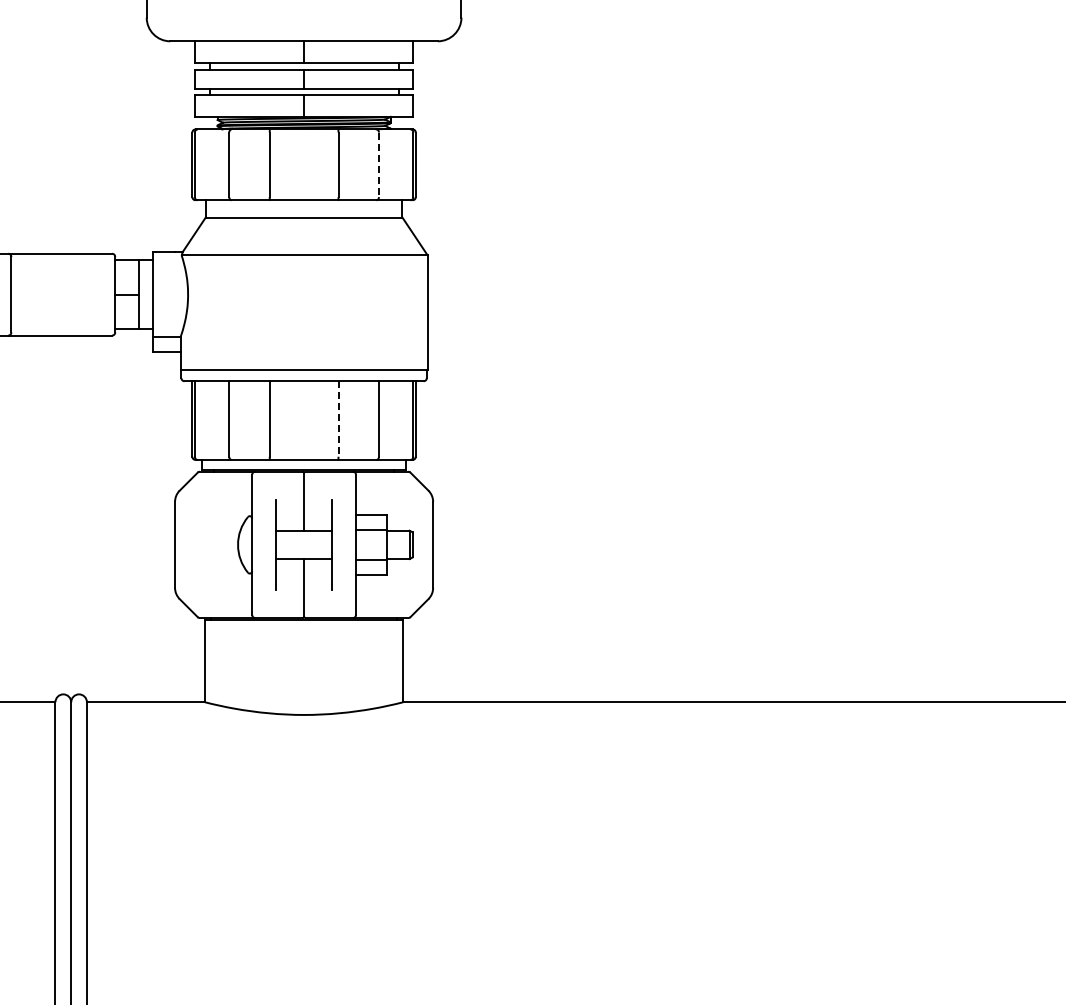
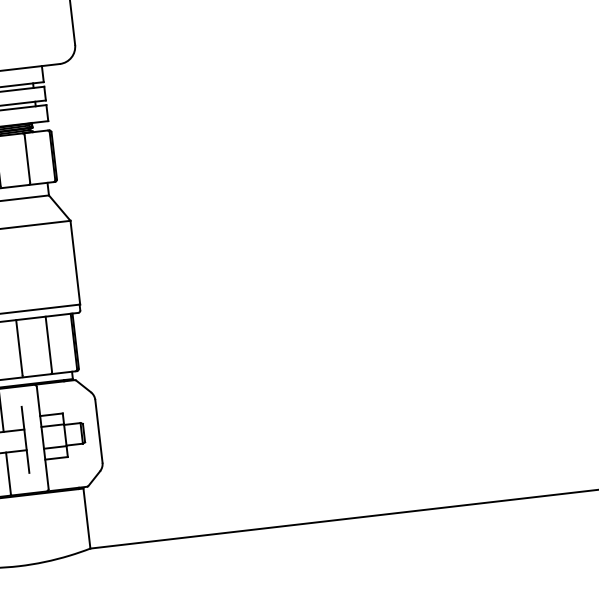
line: (378, 165) -> (27, 159), dashed -> solid
line: (338, 418) -> (19, 347), dashed -> solid

